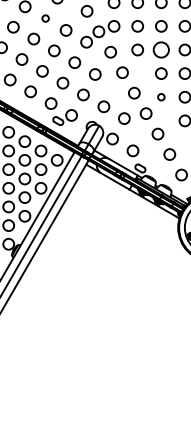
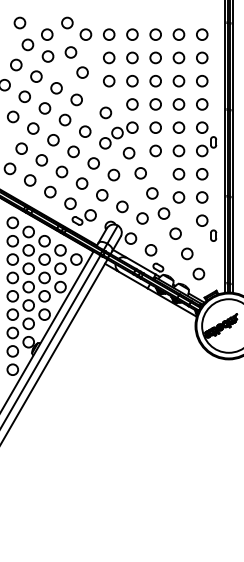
circle: (45, 18) -> (64, 119), size x1.67
circle: (160, 49) -> (178, 150), size x0.71
circle: (160, 97) -> (178, 197), size x1.67

